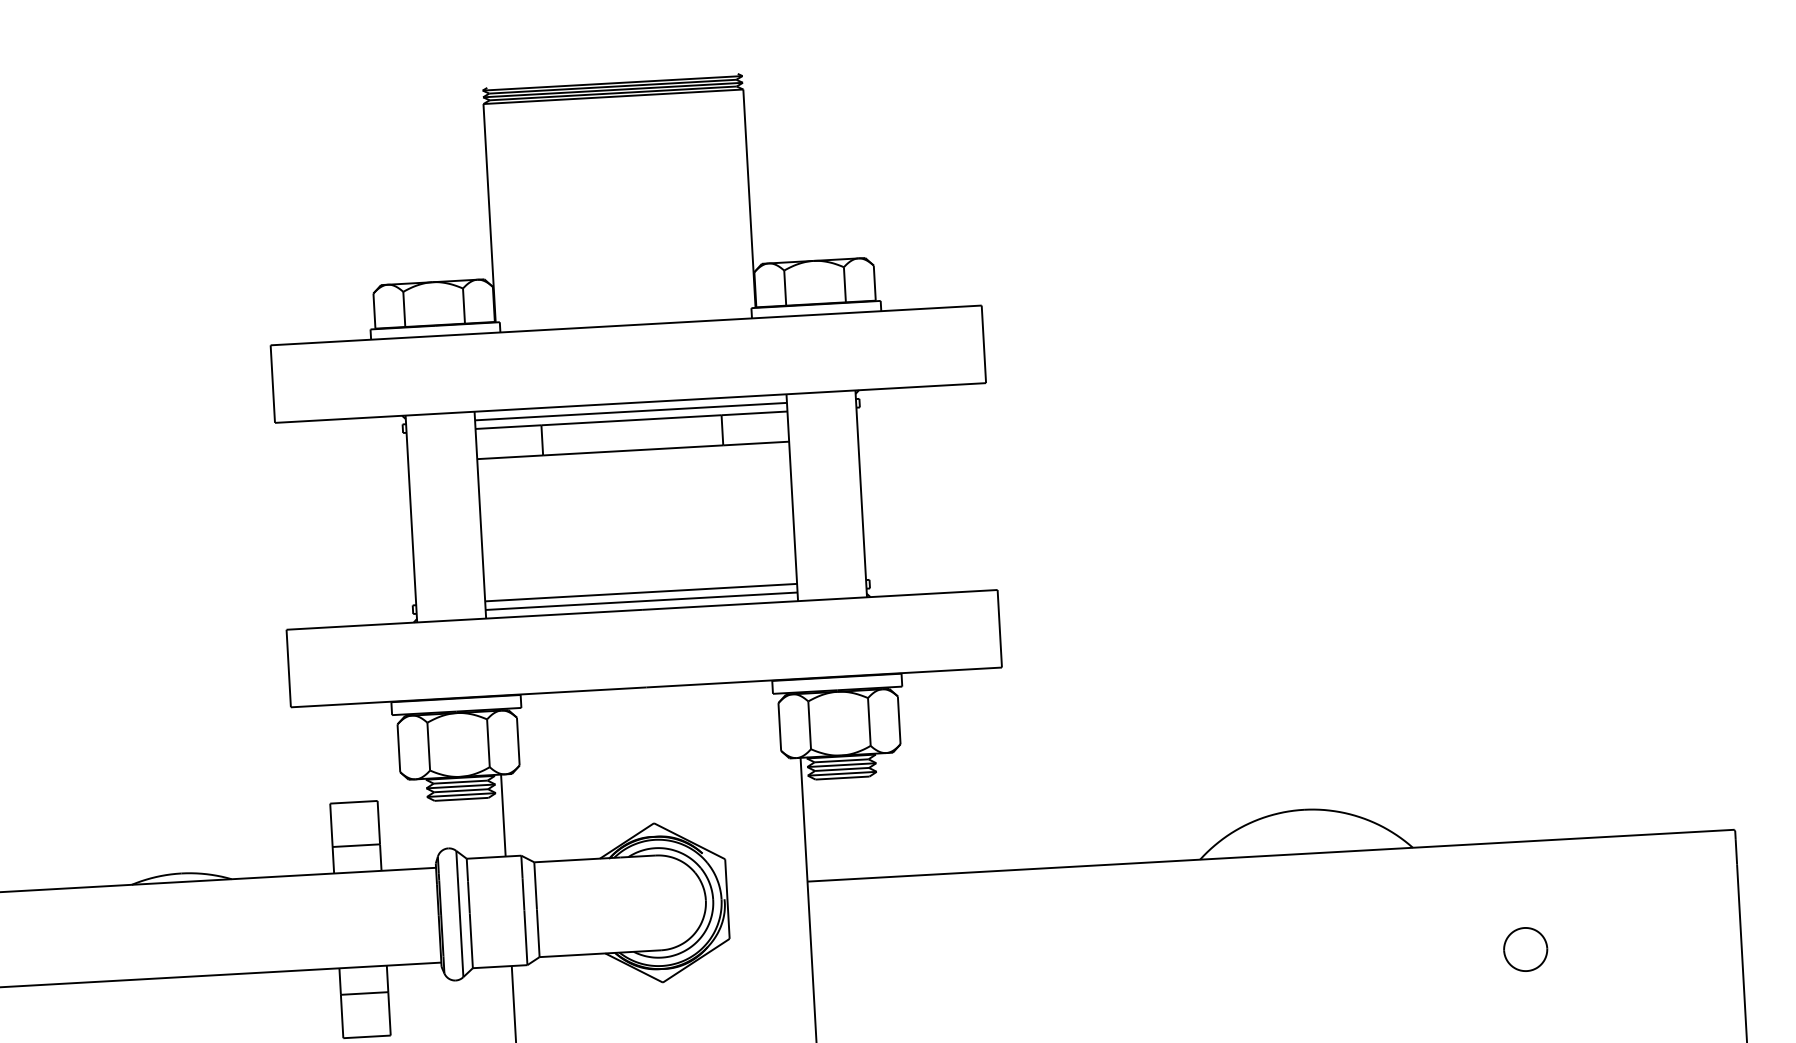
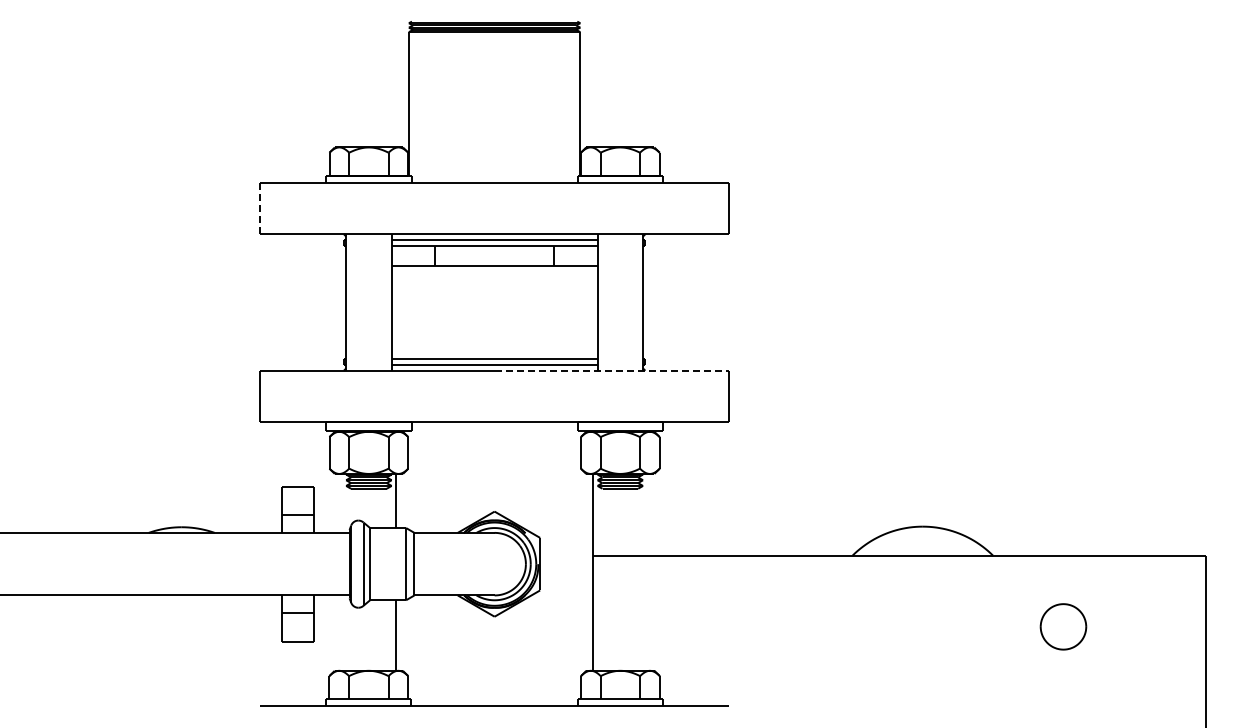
line: (272, 383) -> (259, 208), solid -> dashed
line: (820, 599) -> (612, 370), solid -> dashed
part: (1525, 949) -> (1063, 626), size x1.6

